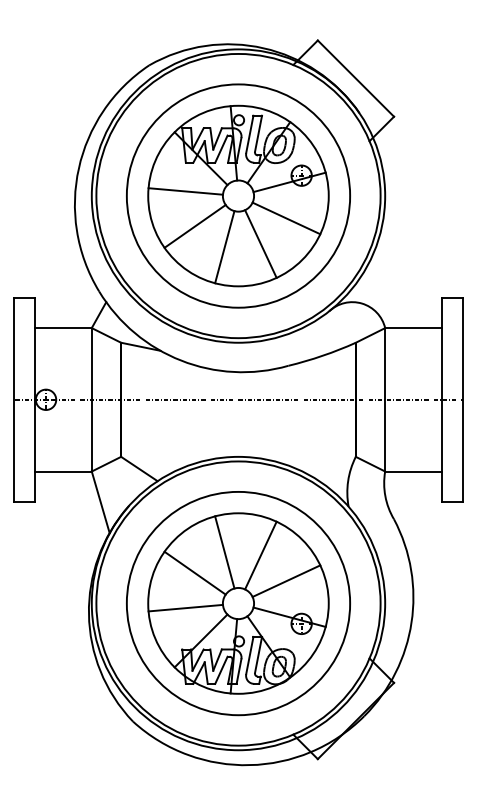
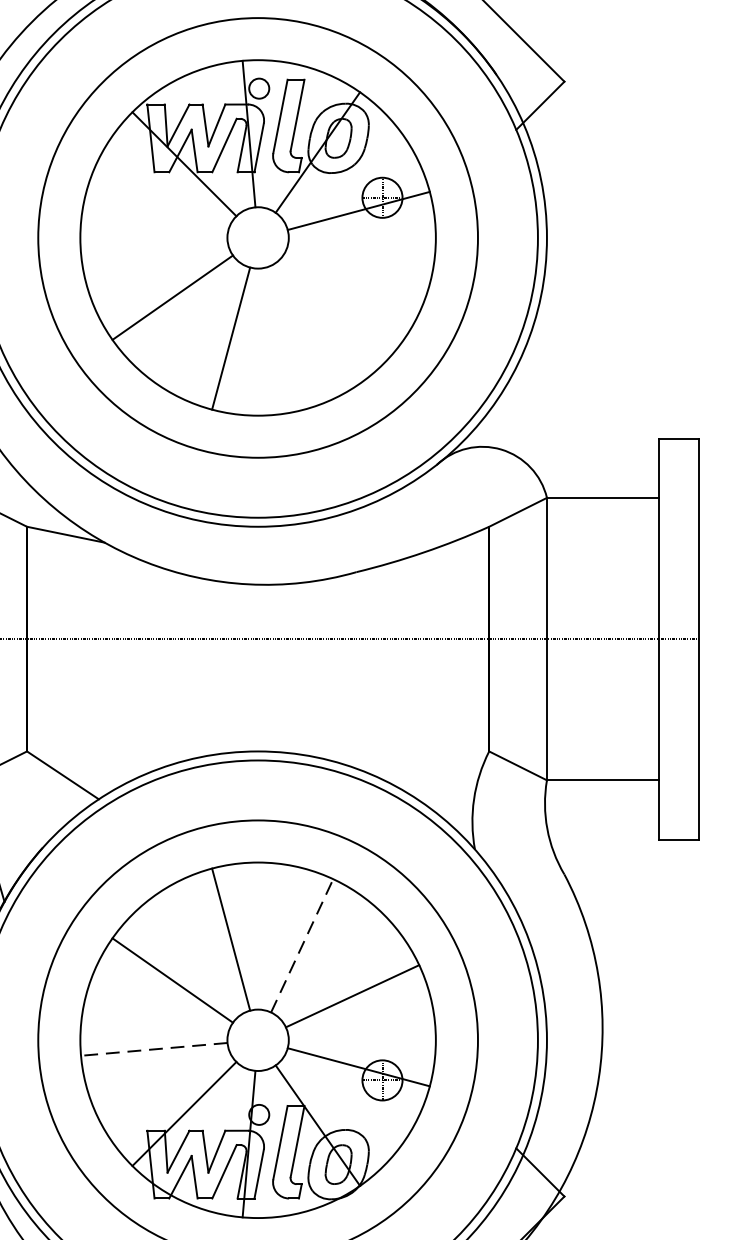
line: (185, 191) -> (153, 228), removed
line: (286, 218) -> (352, 282), removed
line: (260, 243) -> (301, 331), removed
line: (261, 555) -> (303, 945), solid -> dashed
line: (185, 608) -> (153, 1050), solid -> dashed

